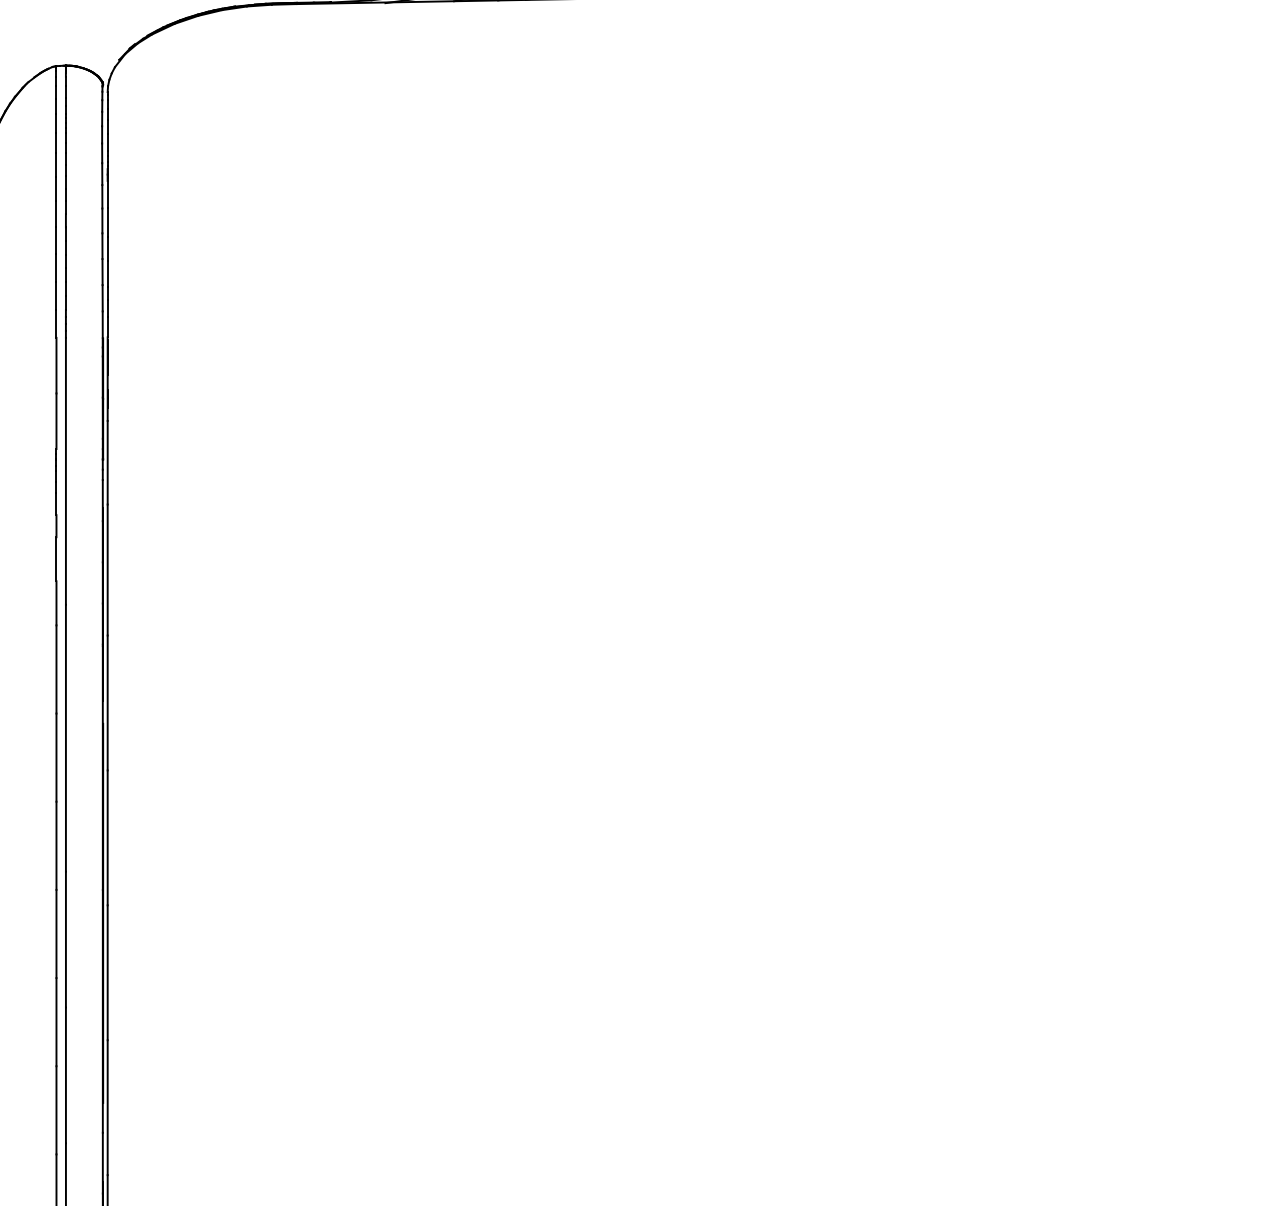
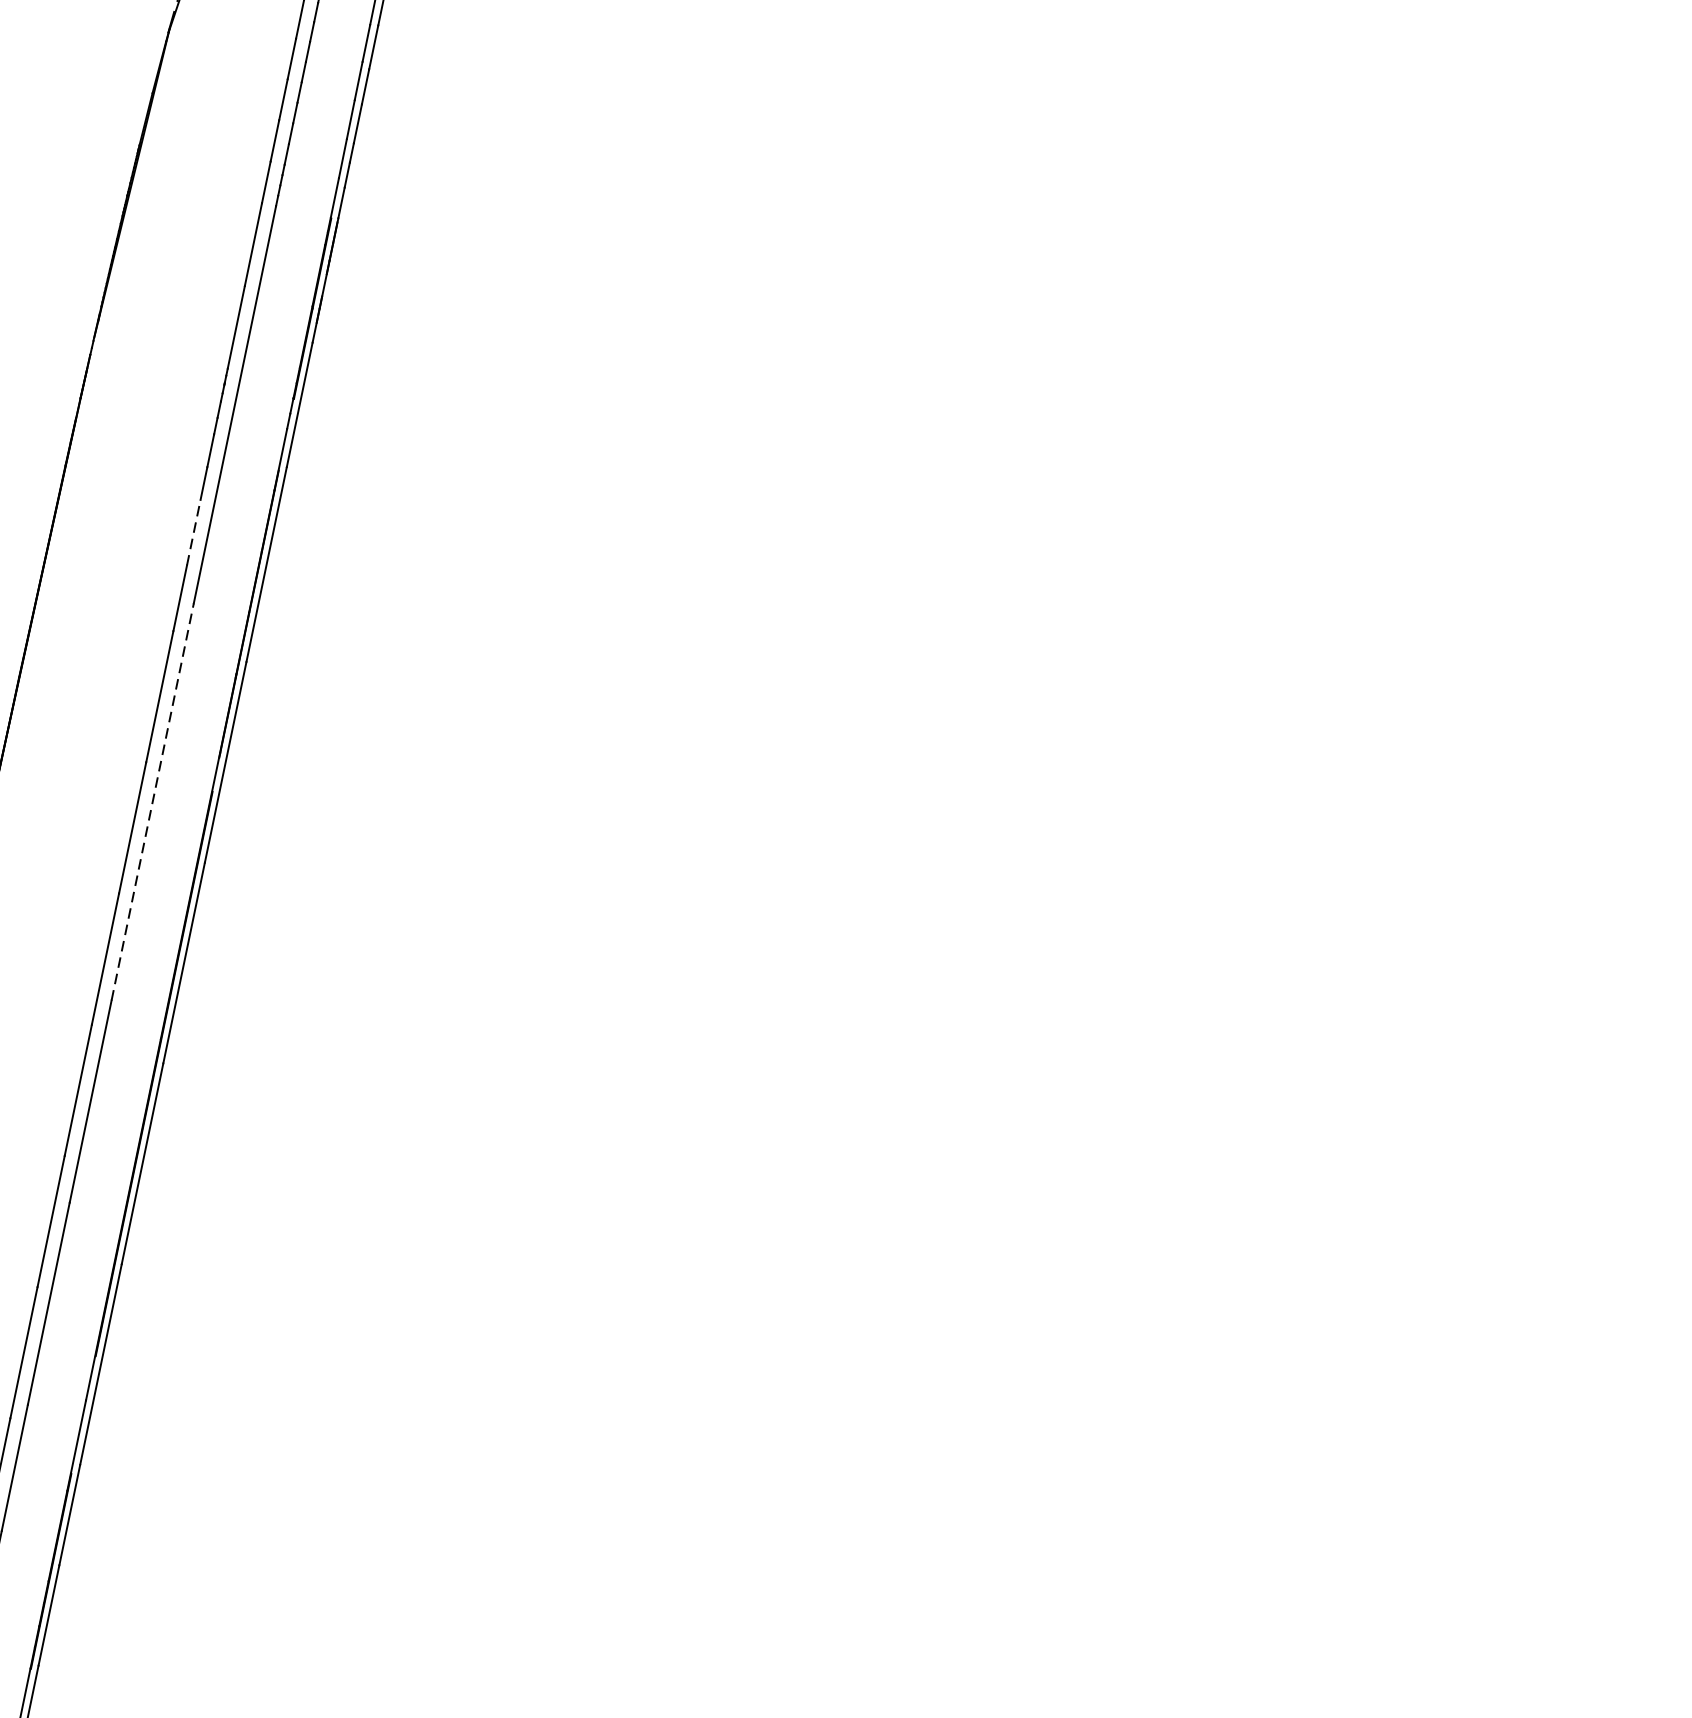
line: (56, 558) -> (194, 531), solid -> dashed
line: (65, 737) -> (152, 800), solid -> dashed

